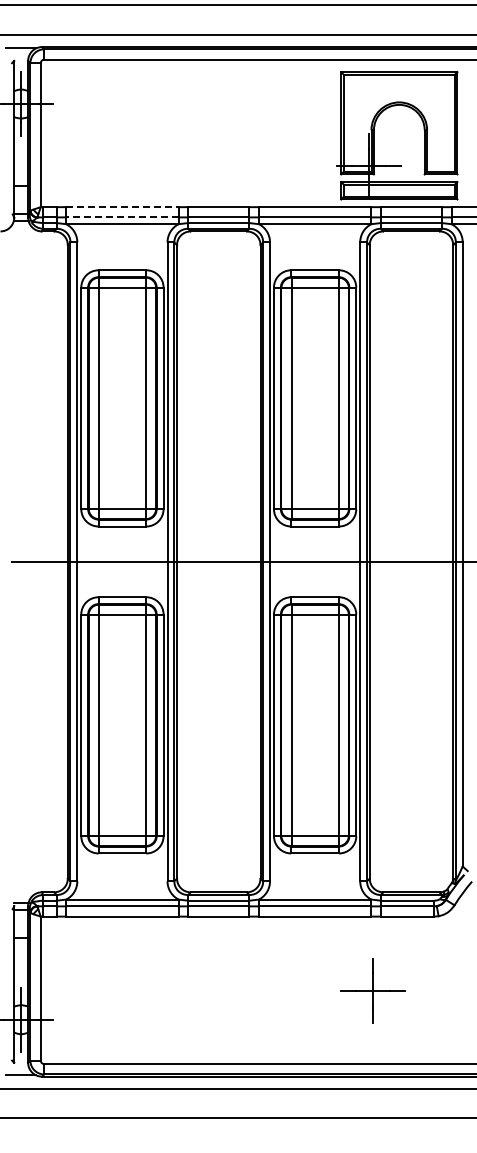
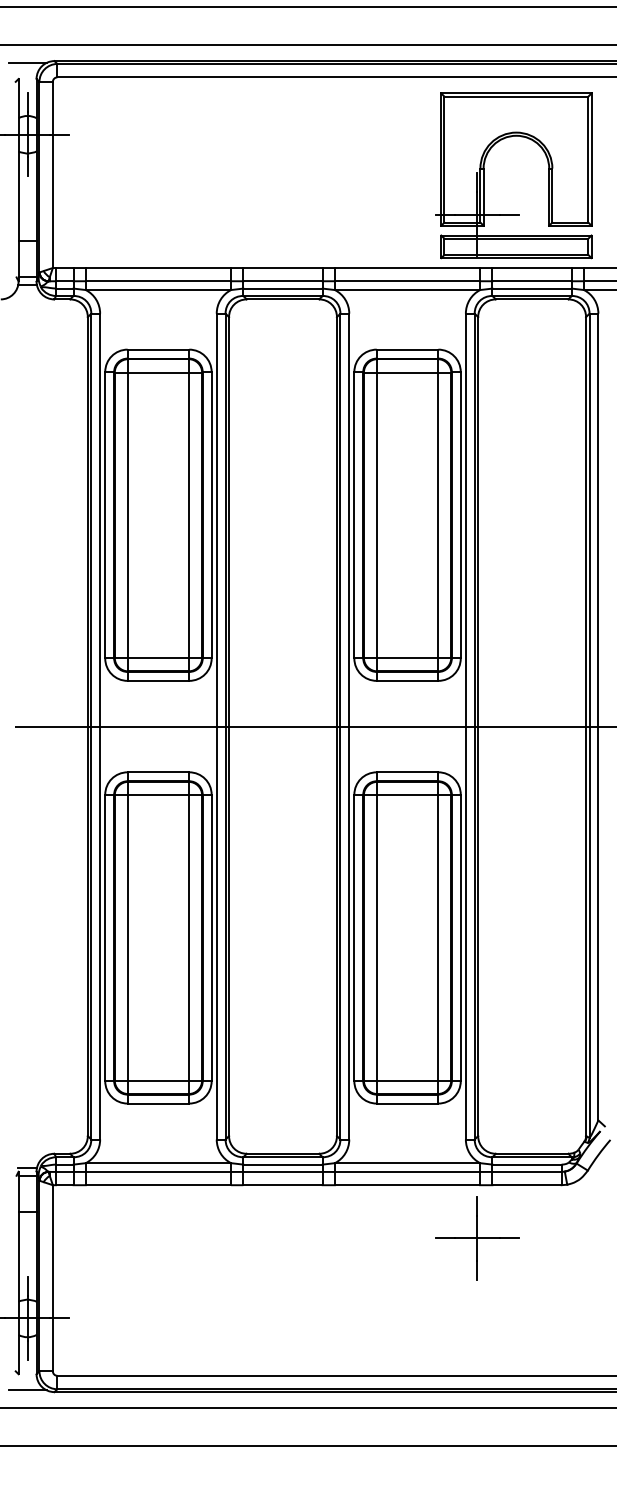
line: (122, 207) -> (158, 268), dashed -> solid
line: (121, 217) -> (157, 281), dashed -> solid
part: (372, 990) -> (476, 1238), moved

